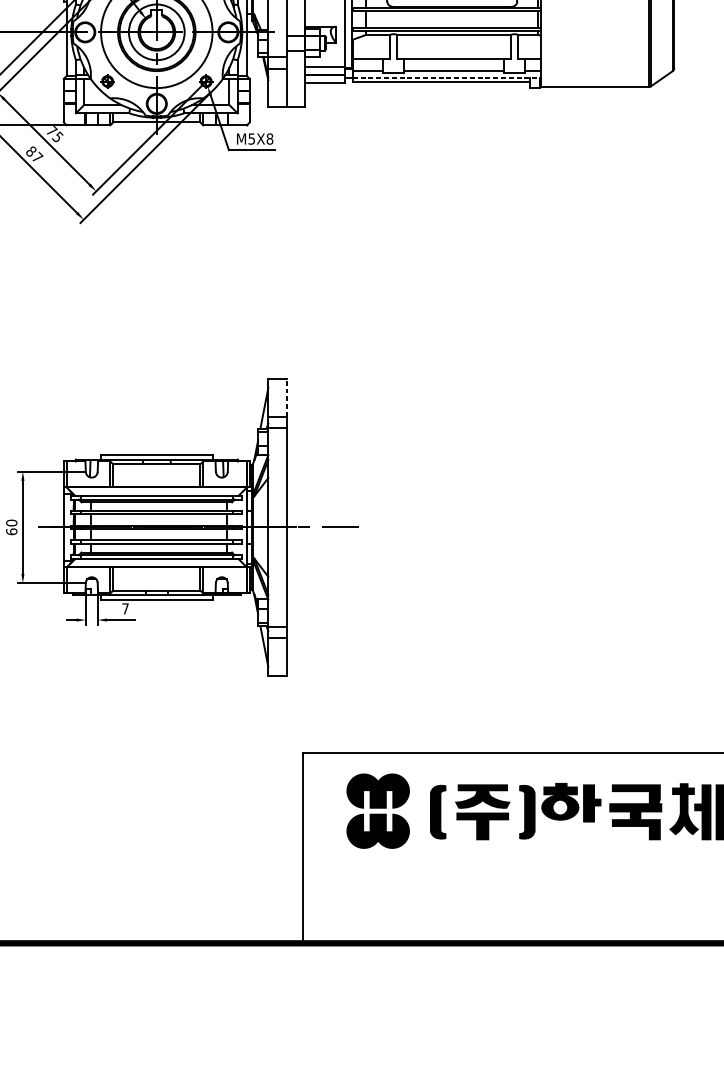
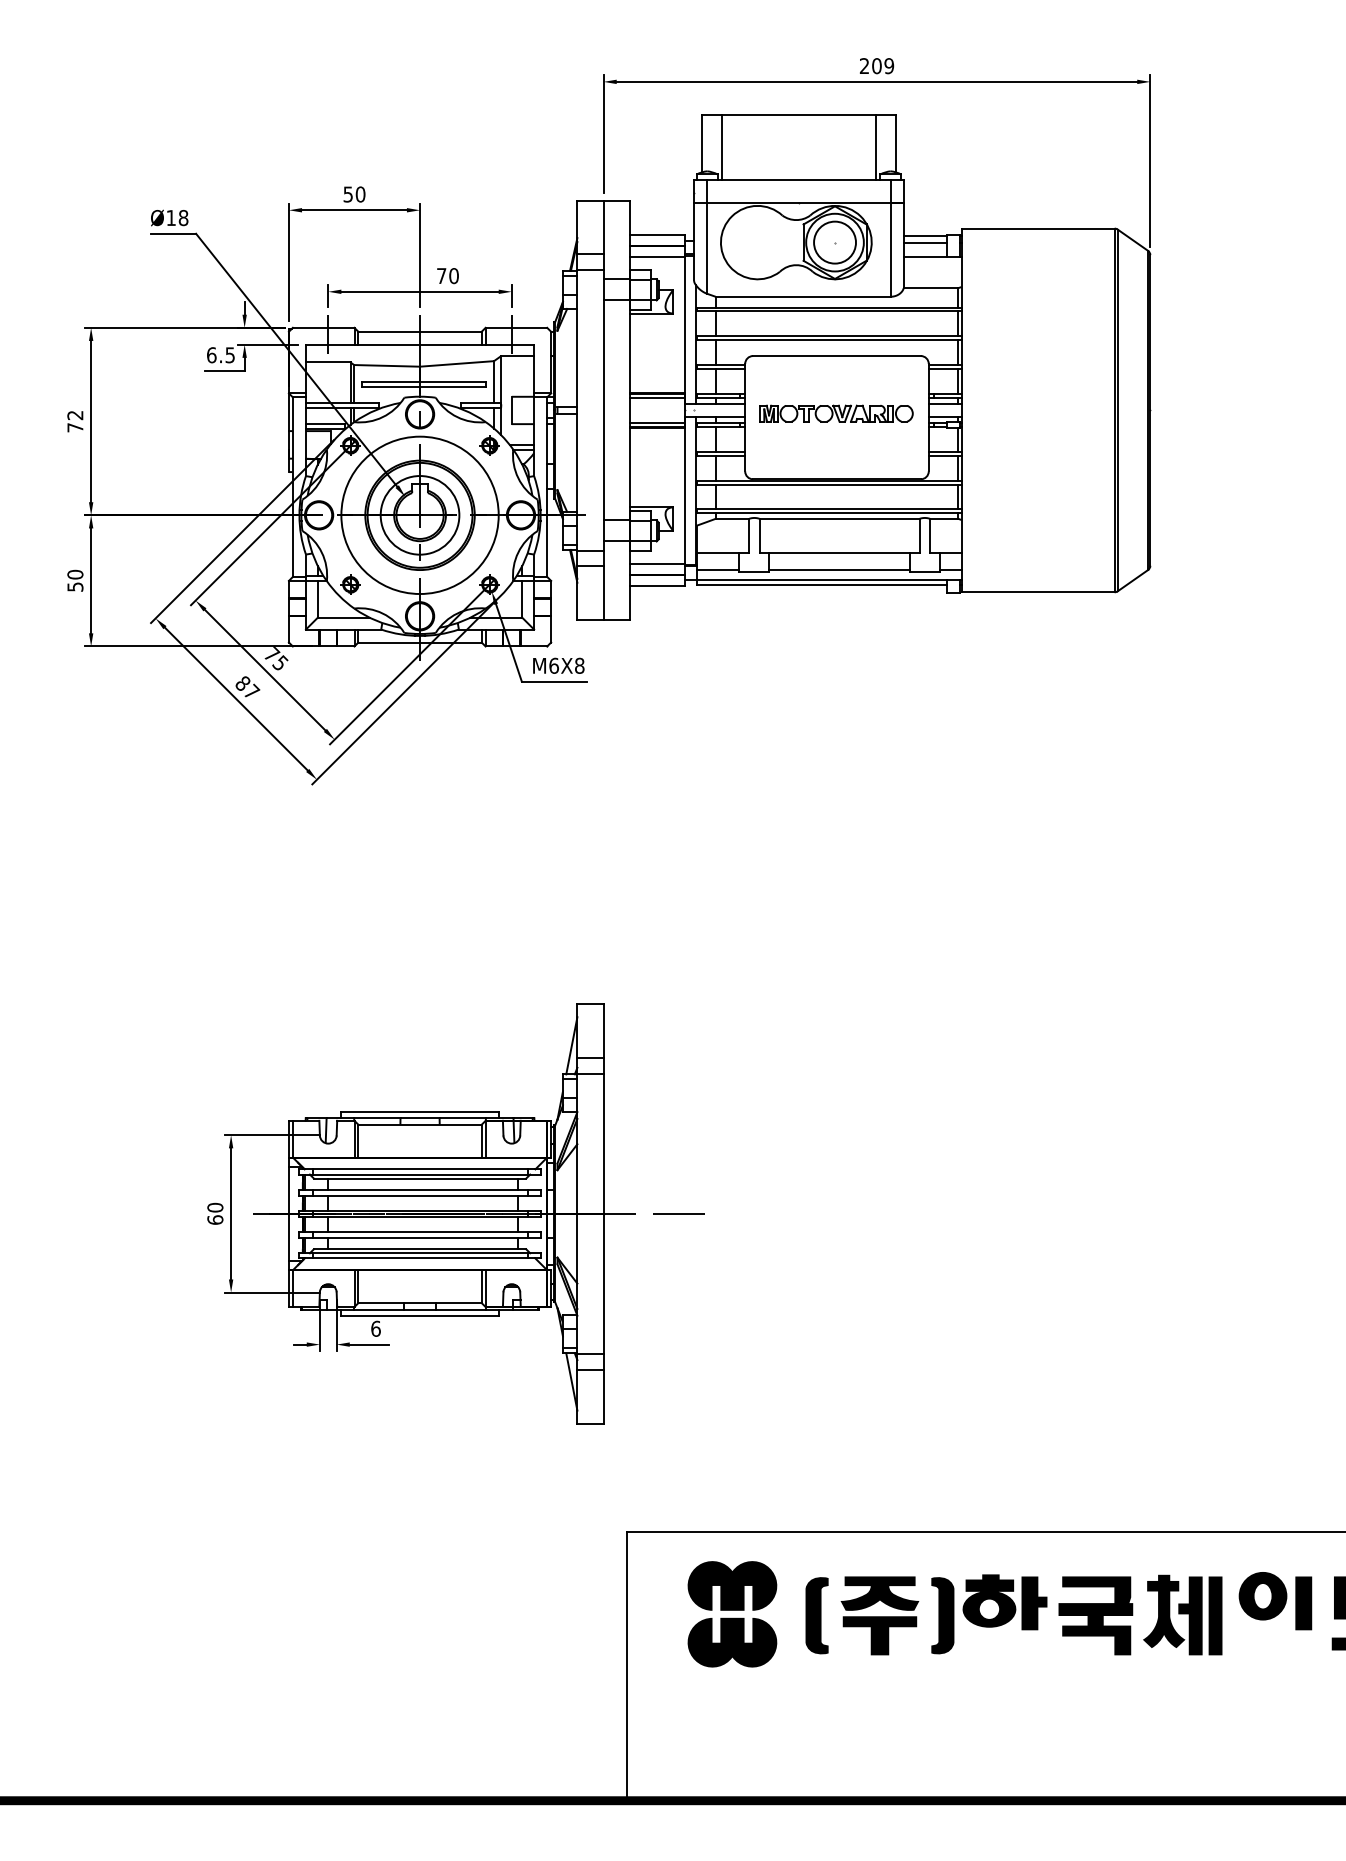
line: (446, 78) -> (829, 580), dashed -> solid
text: (251, 138) -> (553, 665), M5X8 -> M6X8
line: (286, 398) -> (603, 1031), dashed -> solid
text: (125, 608) -> (375, 1328), 7 -> 6

